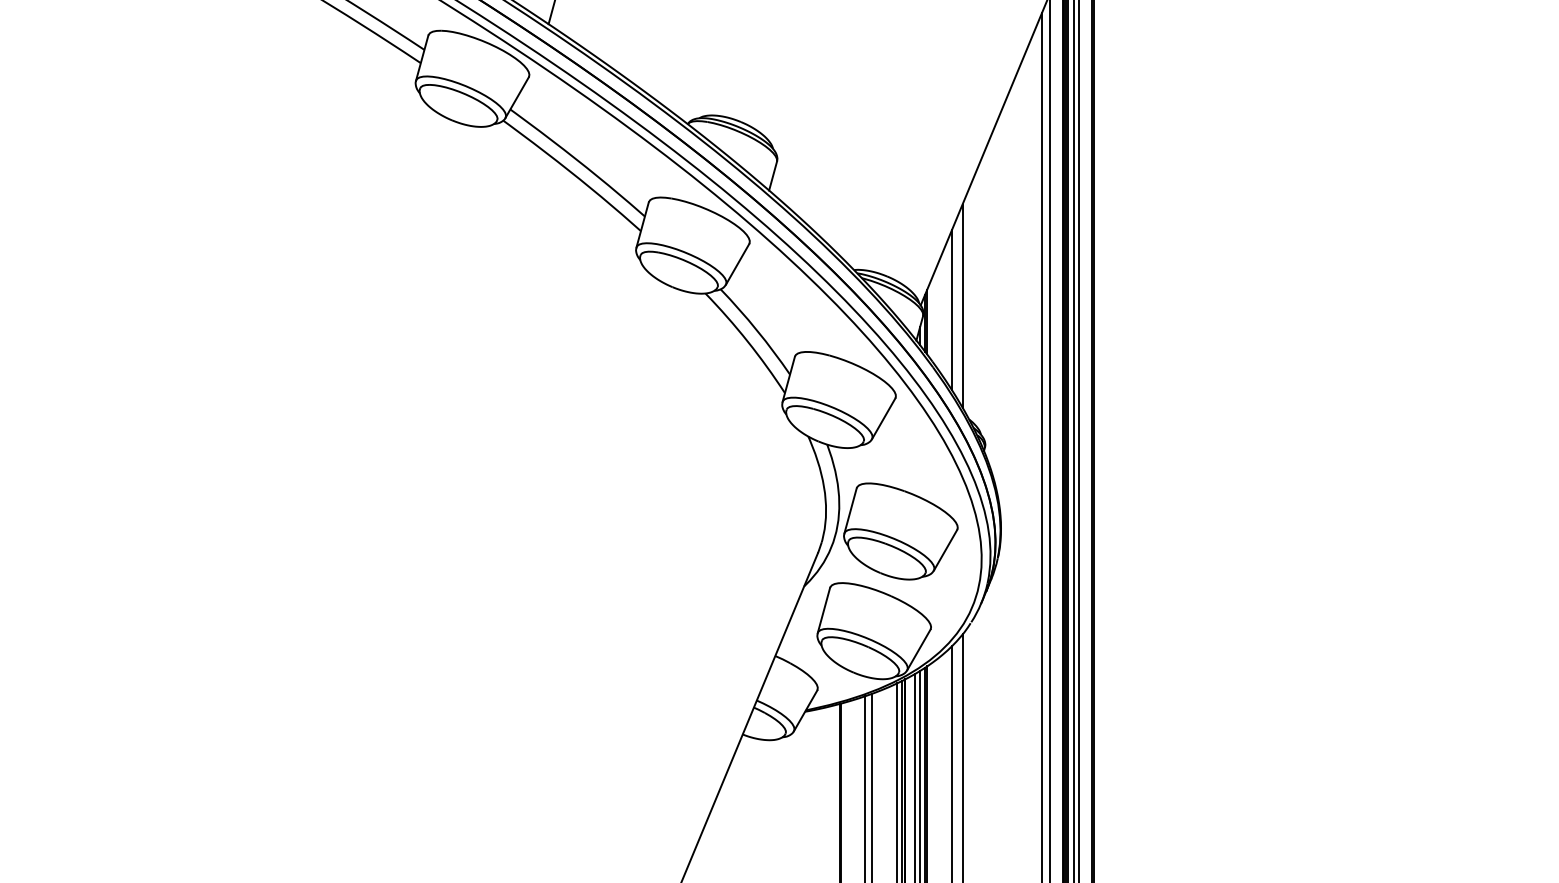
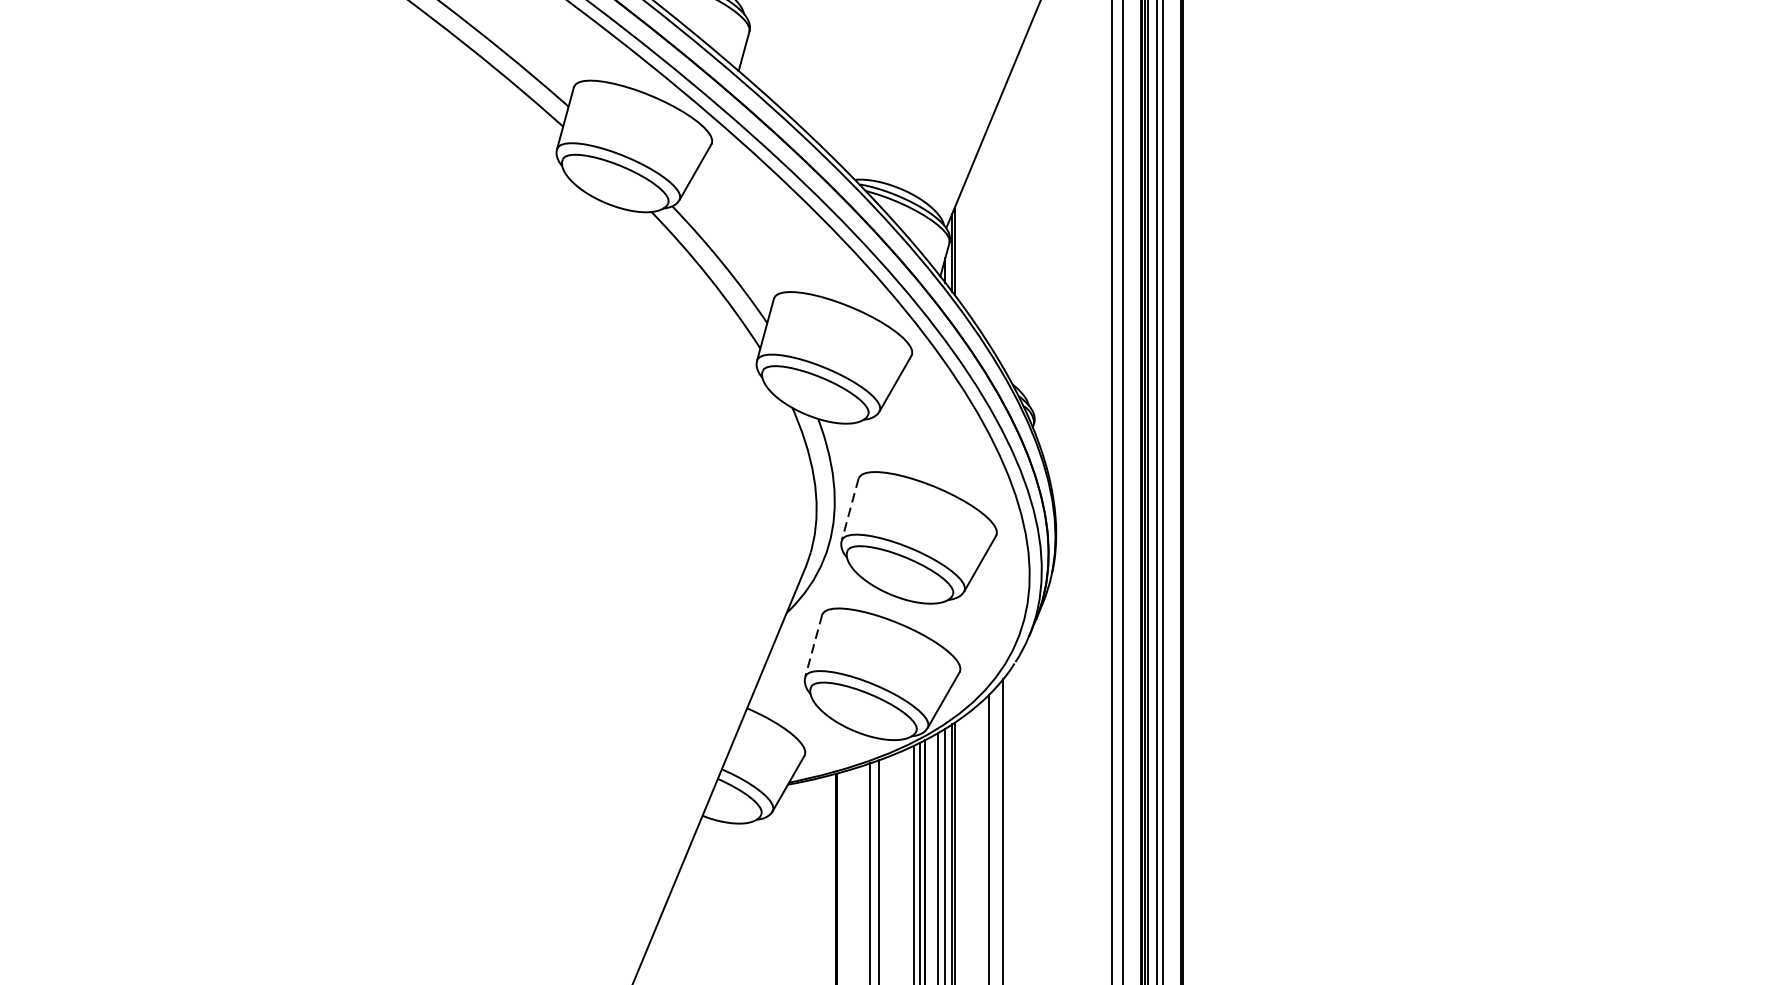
line: (962, 305) -> (1003, 228), removed
line: (952, 309) -> (989, 233), removed
line: (850, 511) -> (850, 510), solid -> dashed
line: (823, 610) -> (813, 646), solid -> dashed

